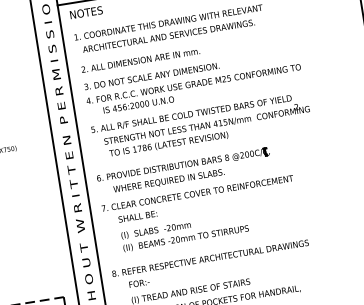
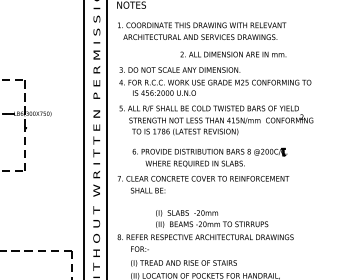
text: (140, 60) -> (233, 54), moved
part: (183, 171) -> (209, 157), moved
text: (185, 231) -> (212, 218), moved

